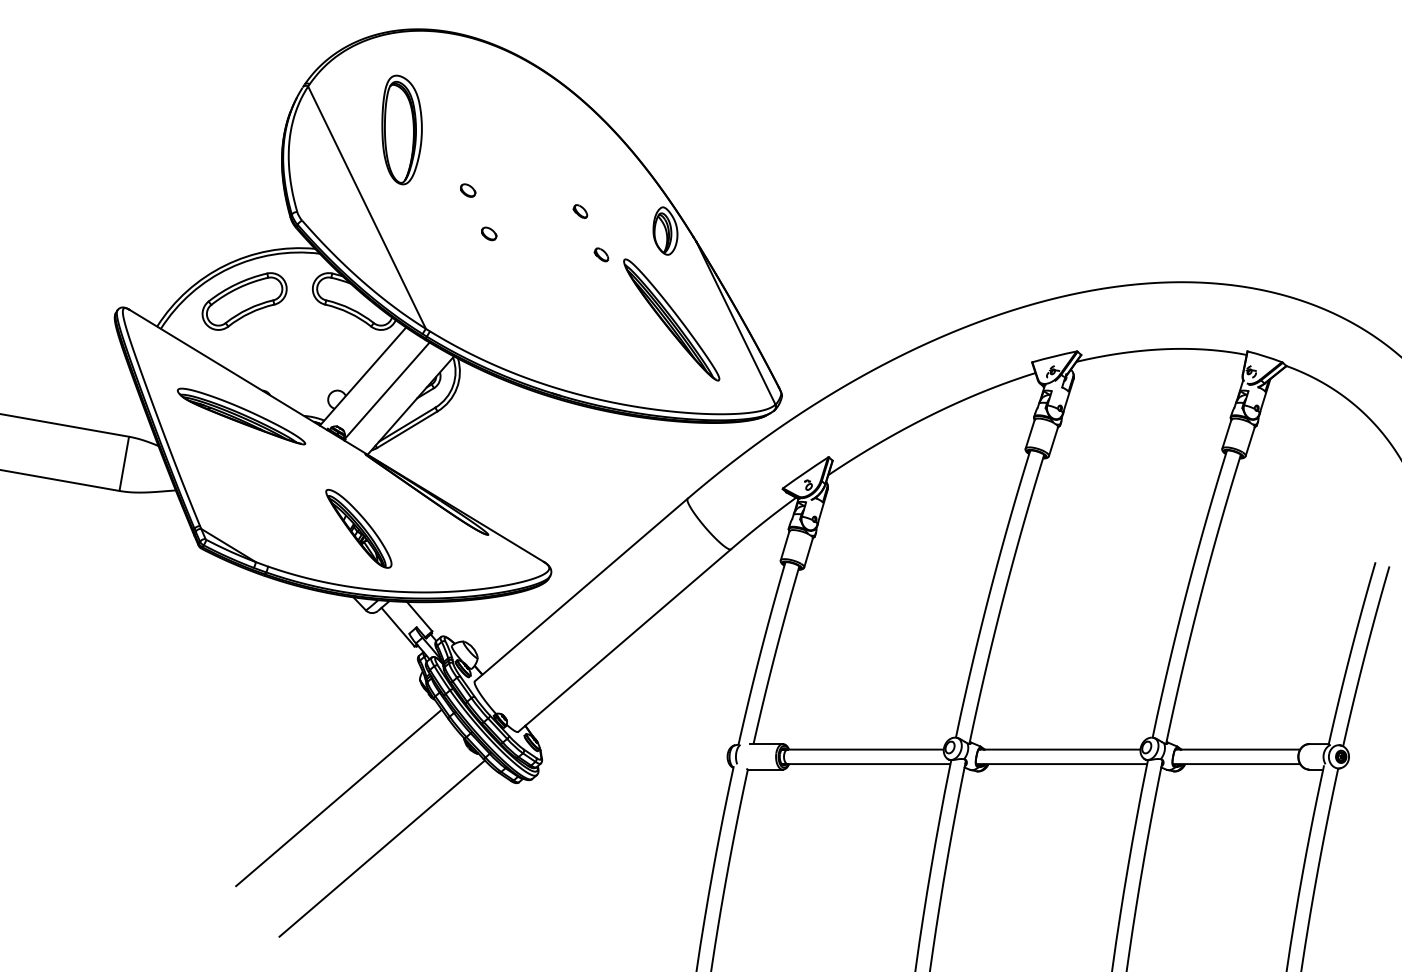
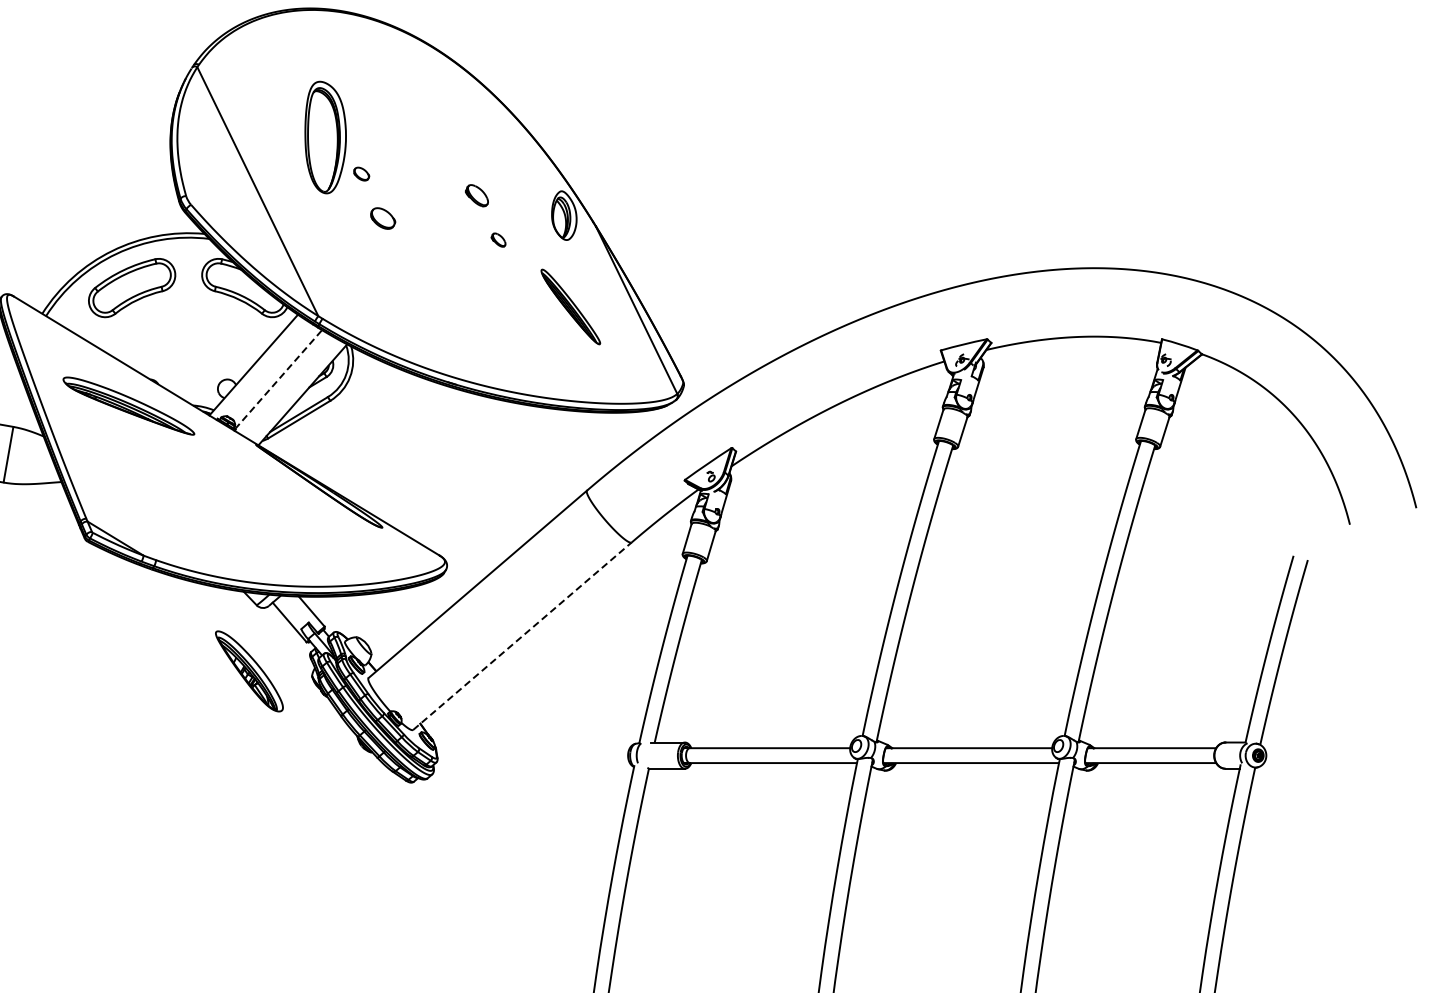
part: (401, 129) -> (325, 137), moved
part: (580, 211) -> (477, 195), size x1.6
part: (489, 233) -> (383, 218), size x1.6
part: (671, 319) -> (570, 306), size x0.6
line: (387, 390) -> (278, 379), solid -> dashed
part: (358, 528) -> (249, 671), moved
line: (625, 640) -> (523, 636), solid -> dashed
line: (338, 797) -> (228, 797), removed
line: (381, 848) -> (272, 849), removed

